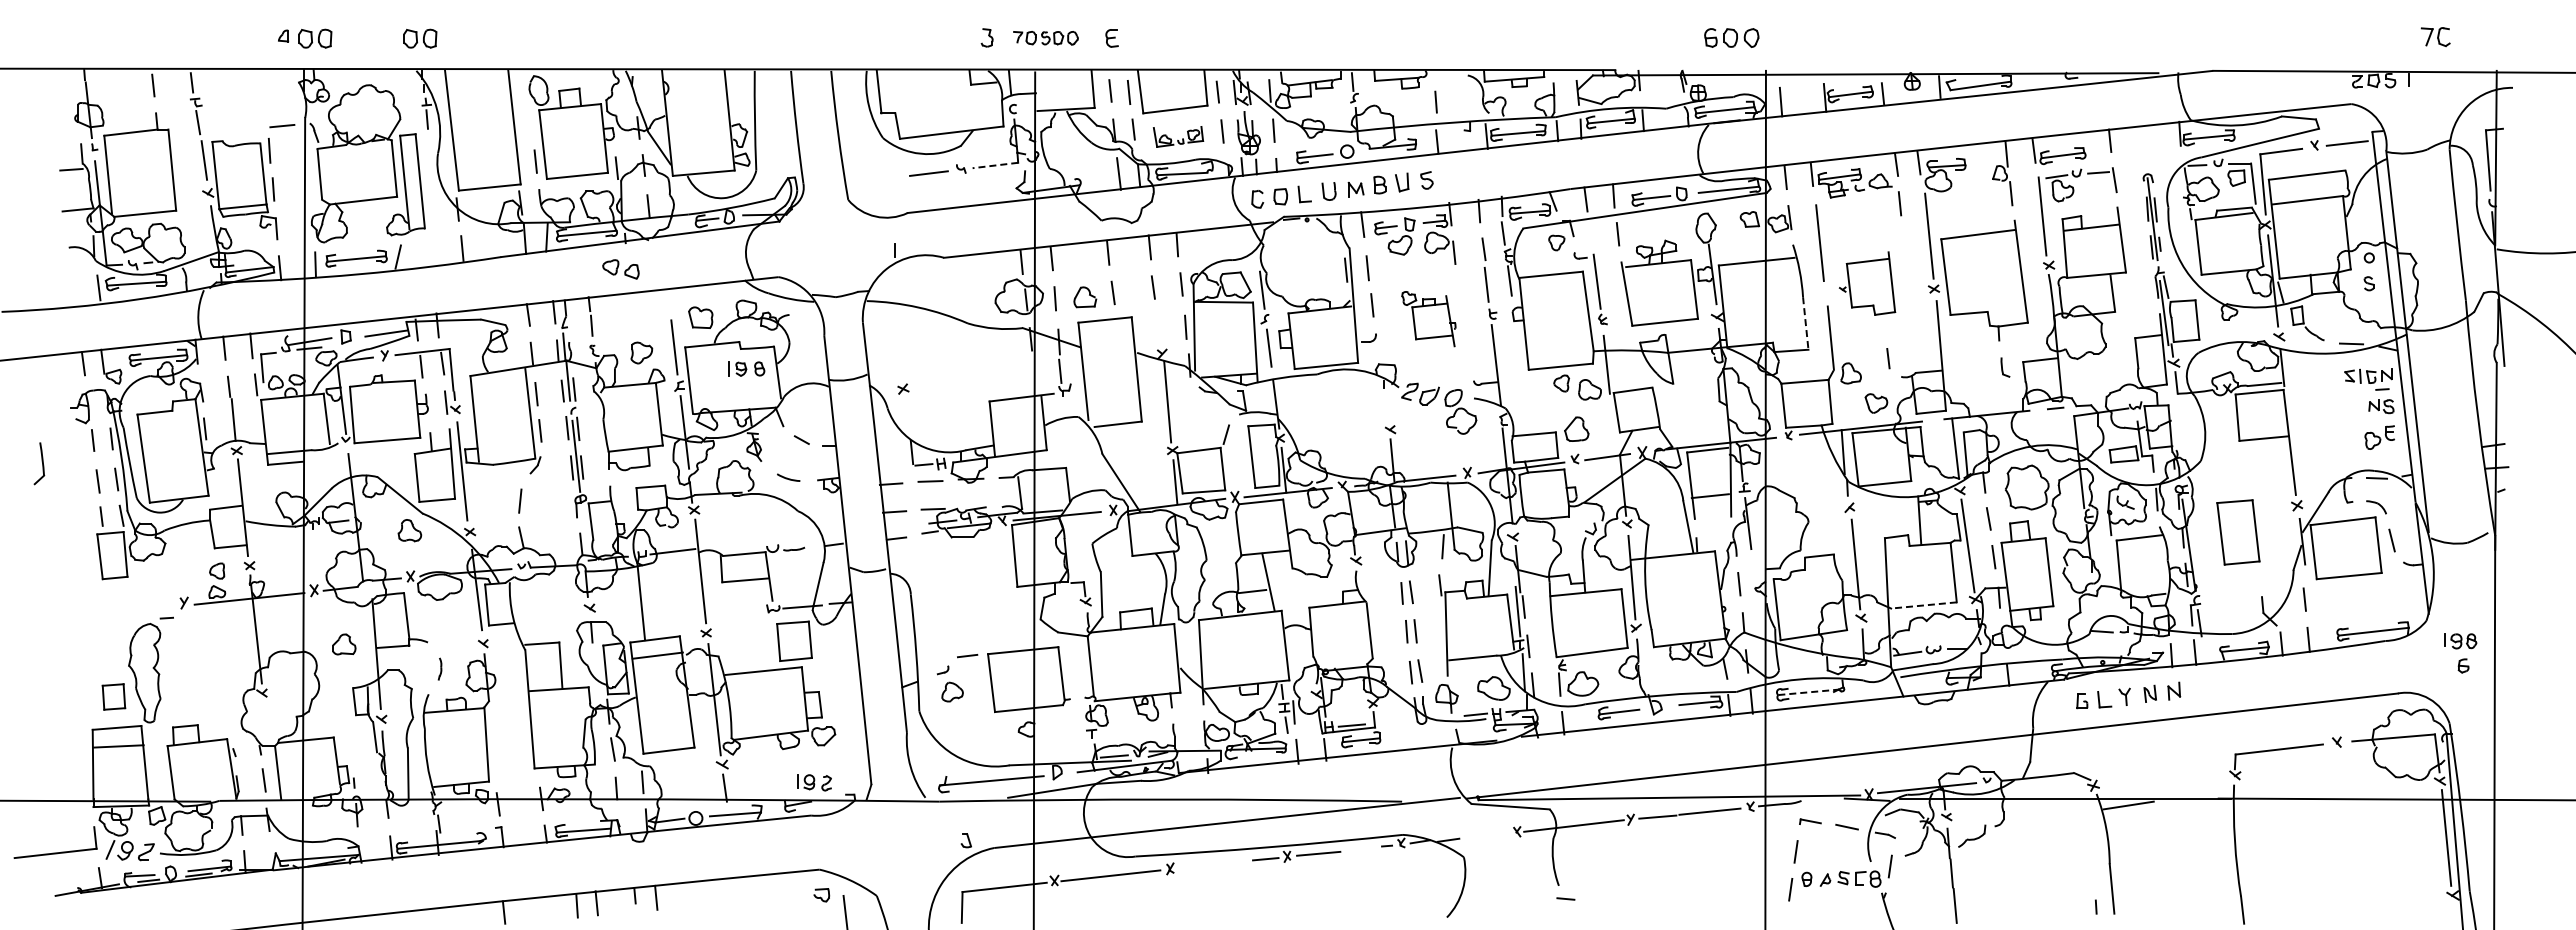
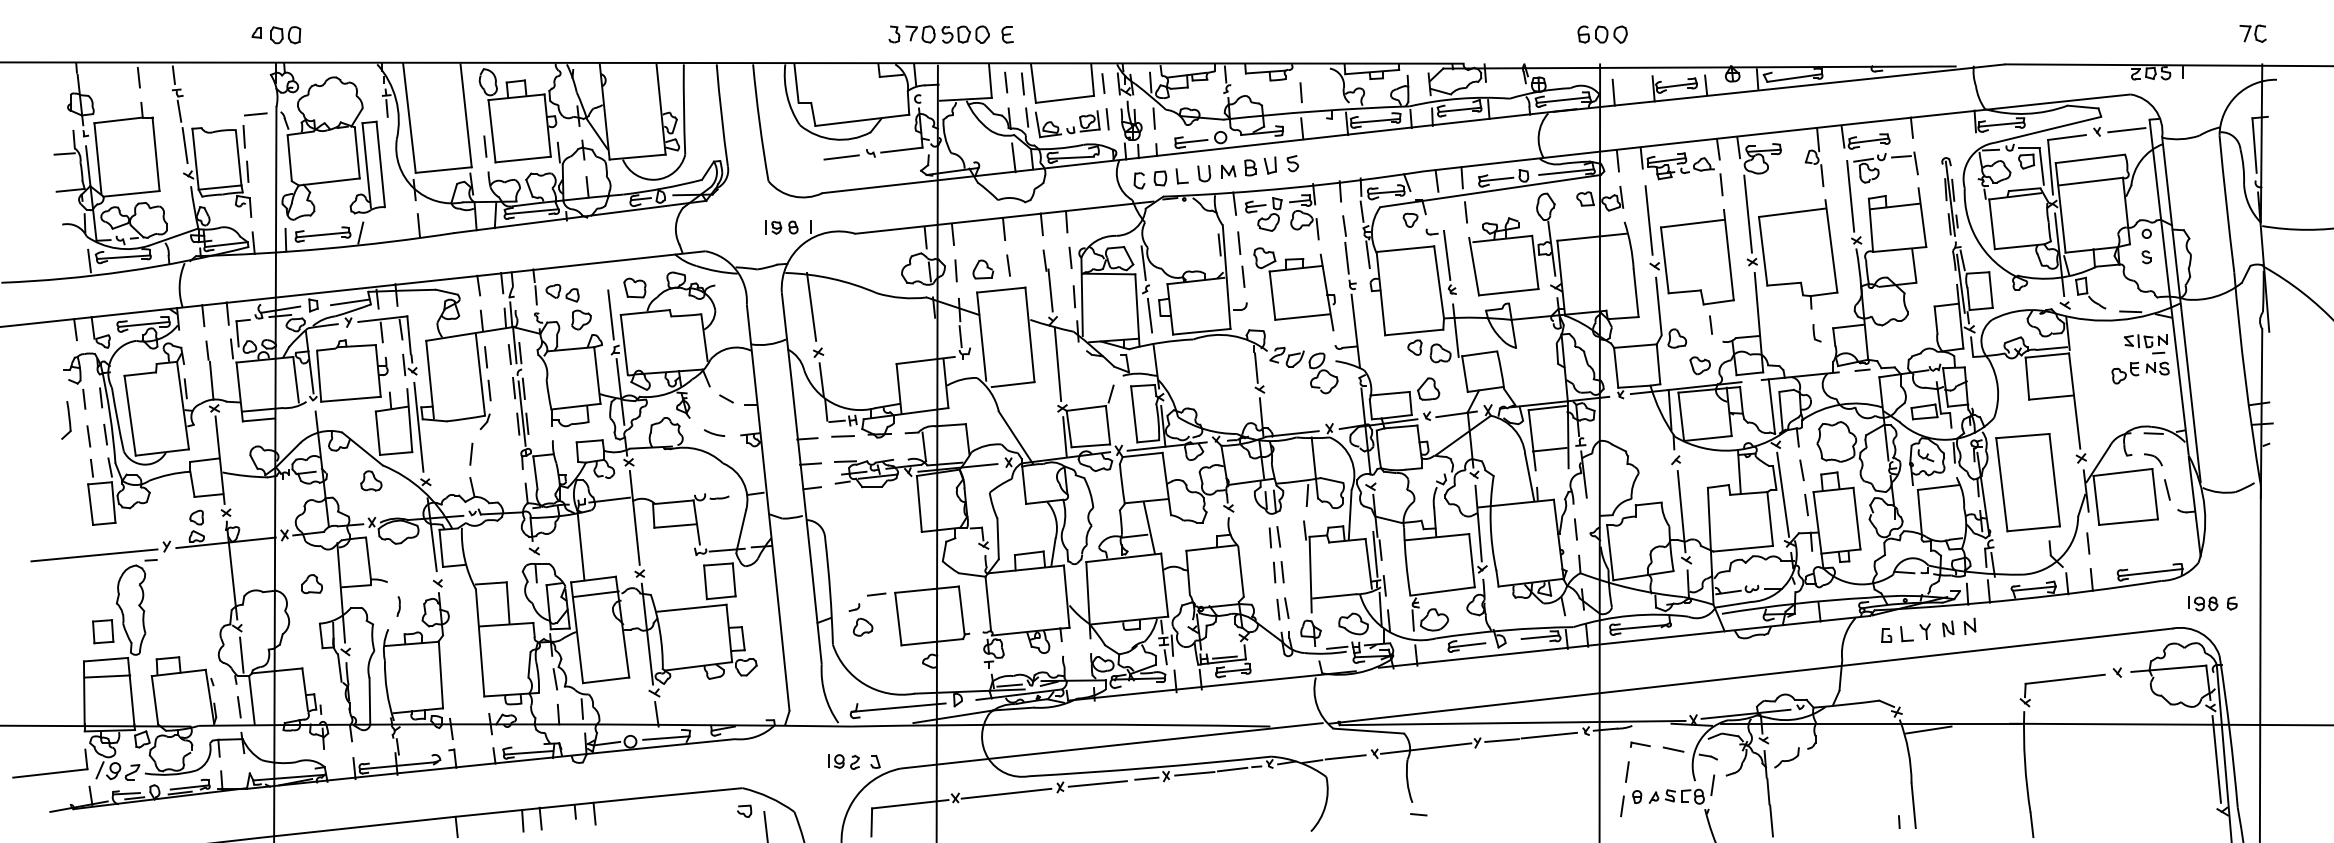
part: (1731, 37) -> (1602, 34), moved
part: (2435, 37) -> (2252, 34), moved
part: (420, 38) -> (380, 35), removed
part: (1045, 38) -> (947, 35), size x1.43
part: (1178, 136) -> (1067, 123), size x1.43
line: (995, 165) -> (901, 150), dashed -> solid
part: (620, 269) -> (562, 293), moved
part: (1867, 283) -> (1692, 257), size x1.67
part: (1428, 318) -> (1294, 288), size x1.67
line: (1159, 320) -> (1050, 290), added
line: (1805, 323) -> (1635, 293), dashed -> solid
line: (895, 338) -> (811, 306), added
part: (746, 368) -> (781, 227), moved
line: (1386, 405) -> (1256, 367), added
line: (906, 418) -> (821, 379), added
part: (2379, 437) -> (2125, 373), moved
part: (39, 463) -> (66, 420), moved
part: (2238, 532) -> (2028, 482), size x1.67
line: (1923, 605) -> (1742, 548), dashed -> solid
line: (103, 612) -> (93, 555), added
part: (2460, 641) -> (2203, 604), moved
line: (1808, 692) -> (1638, 627), dashed -> solid
line: (266, 722) -> (241, 654), added
part: (814, 782) -> (843, 761), moved
line: (1485, 835) -> (1345, 757), added
line: (1360, 849) -> (1232, 769), added
line: (1211, 864) -> (1097, 783), added

